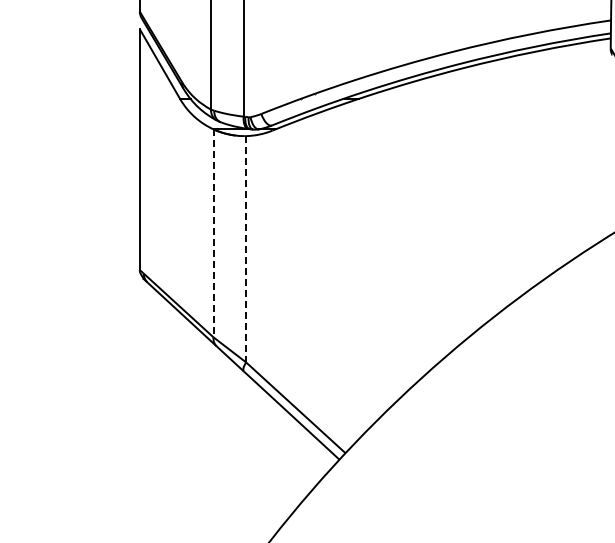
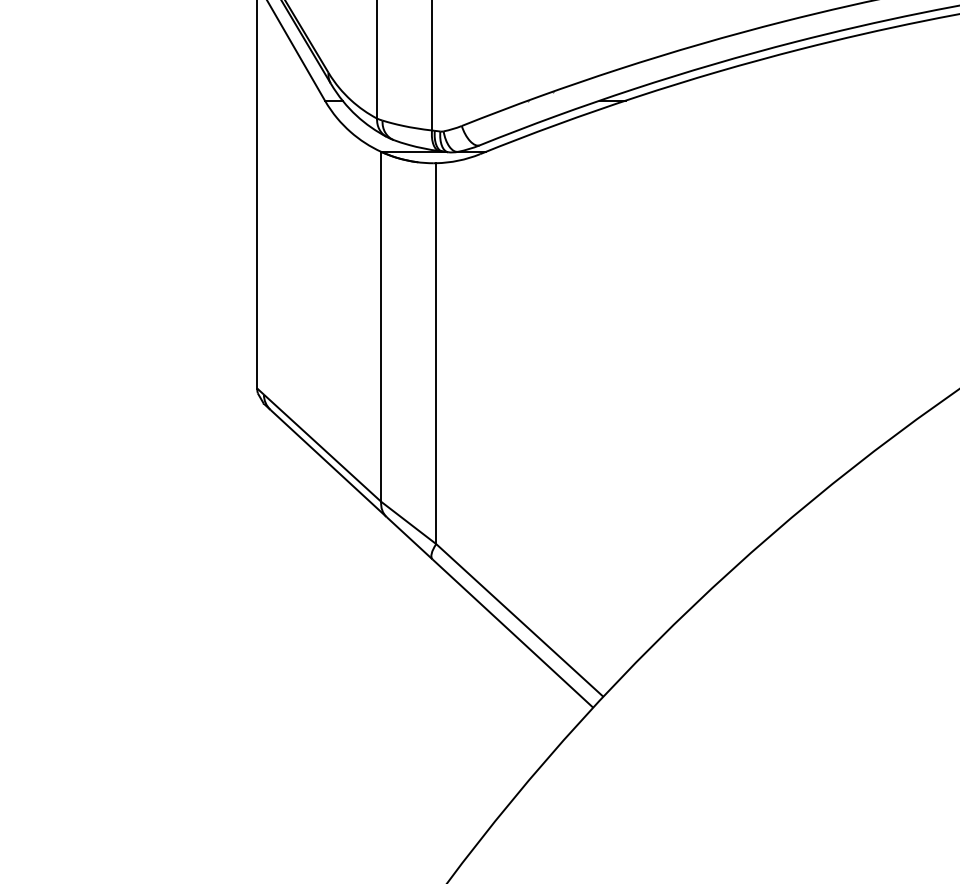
line: (213, 233) -> (381, 327), dashed -> solid
line: (246, 249) -> (436, 354), dashed -> solid

